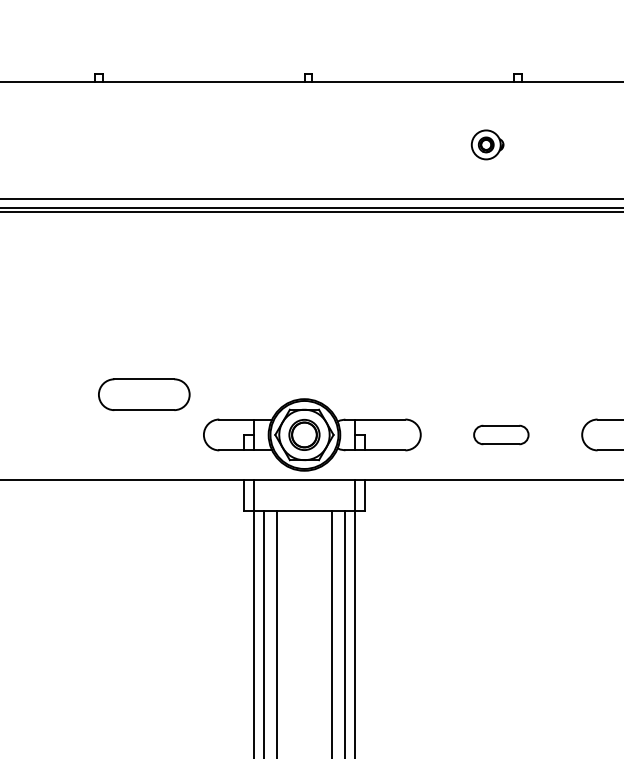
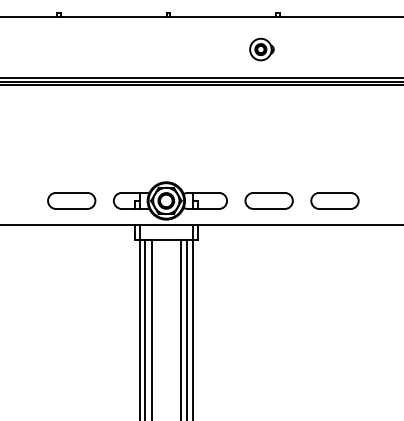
part: (486, 144) -> (261, 49), size x1.43
part: (143, 393) -> (71, 200), moved
part: (500, 434) -> (268, 200), size x1.67

